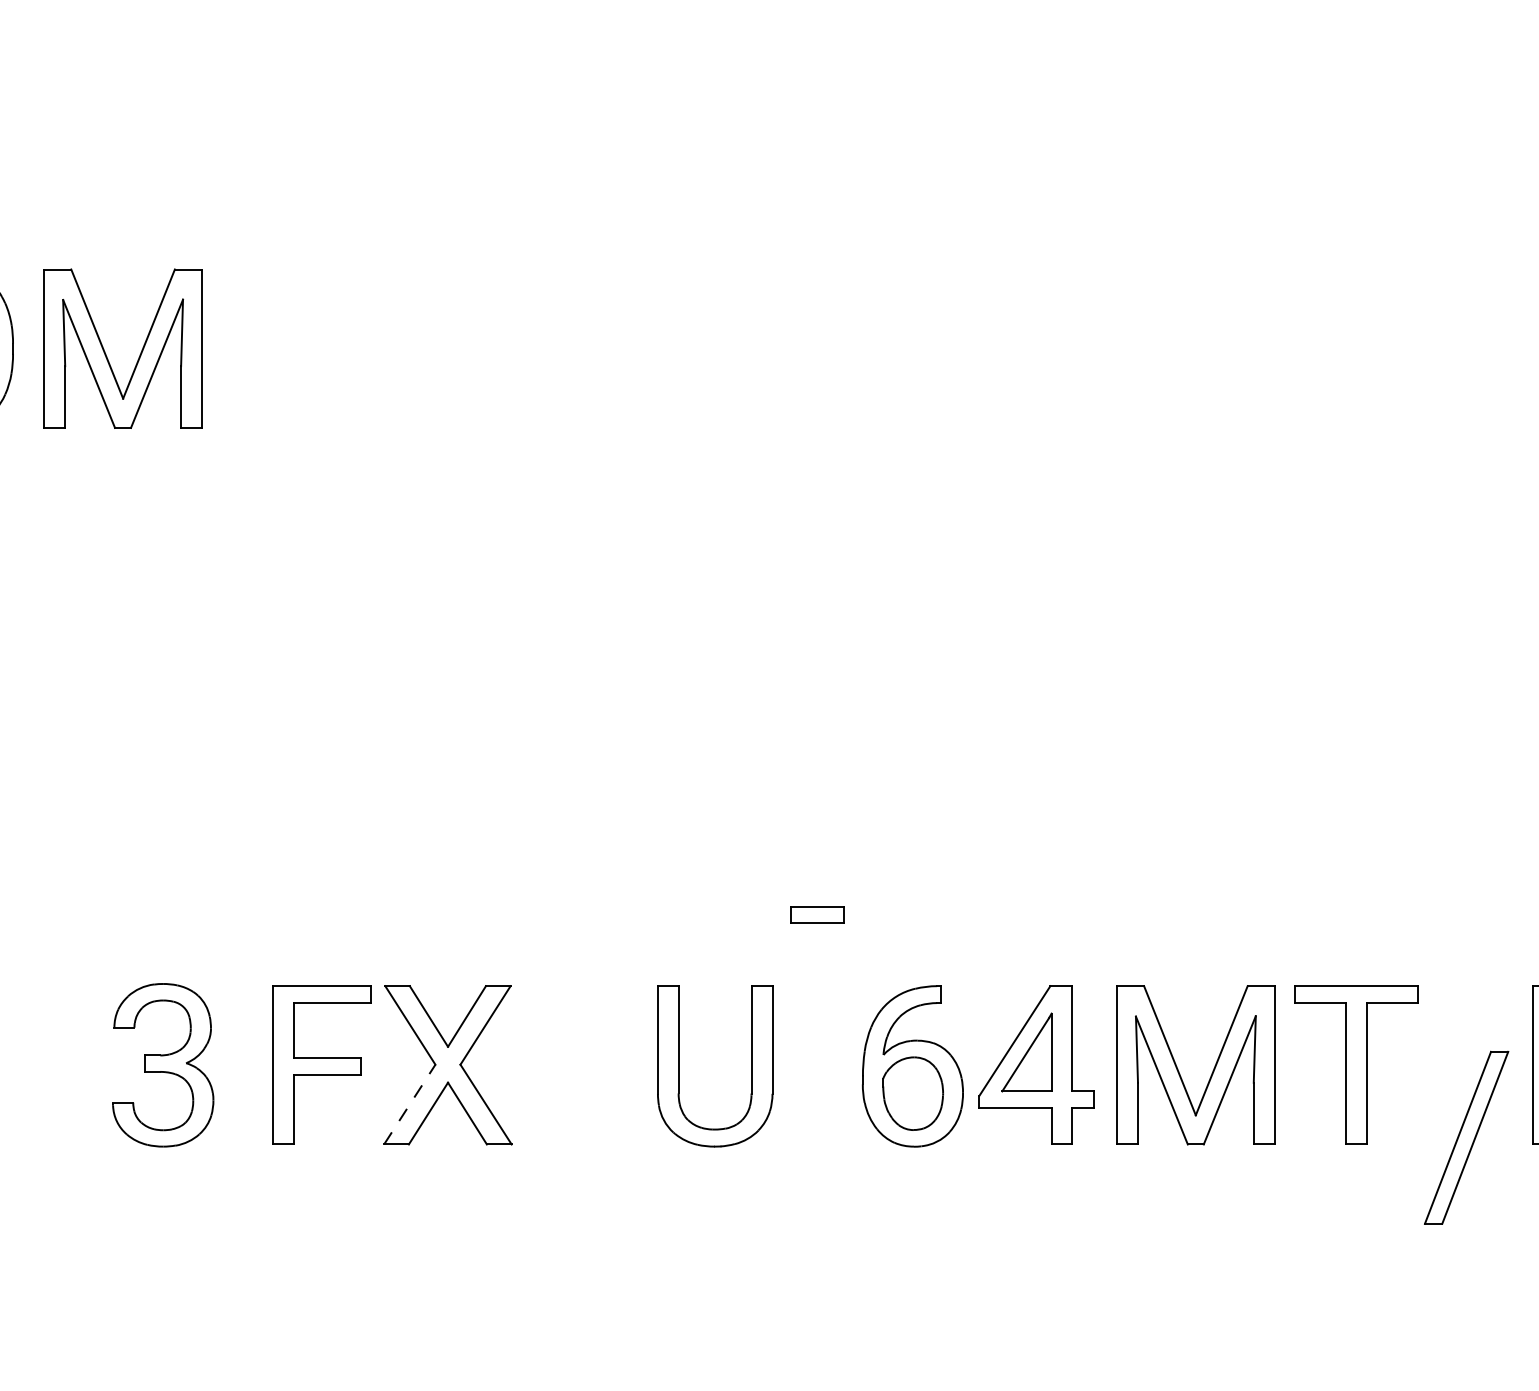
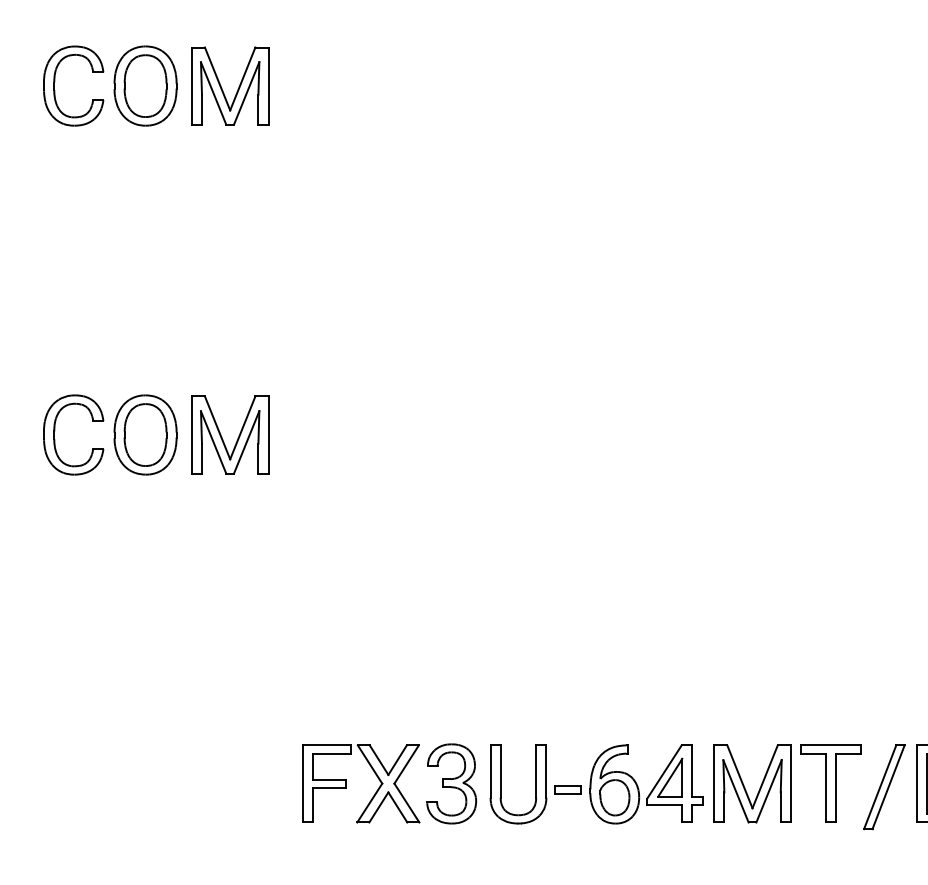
part: (815, 914) -> (567, 789), moved
part: (162, 1064) -> (451, 783), moved
line: (411, 1103) -> (370, 802), dashed -> solid
part: (1466, 1138) -> (884, 787), moved

